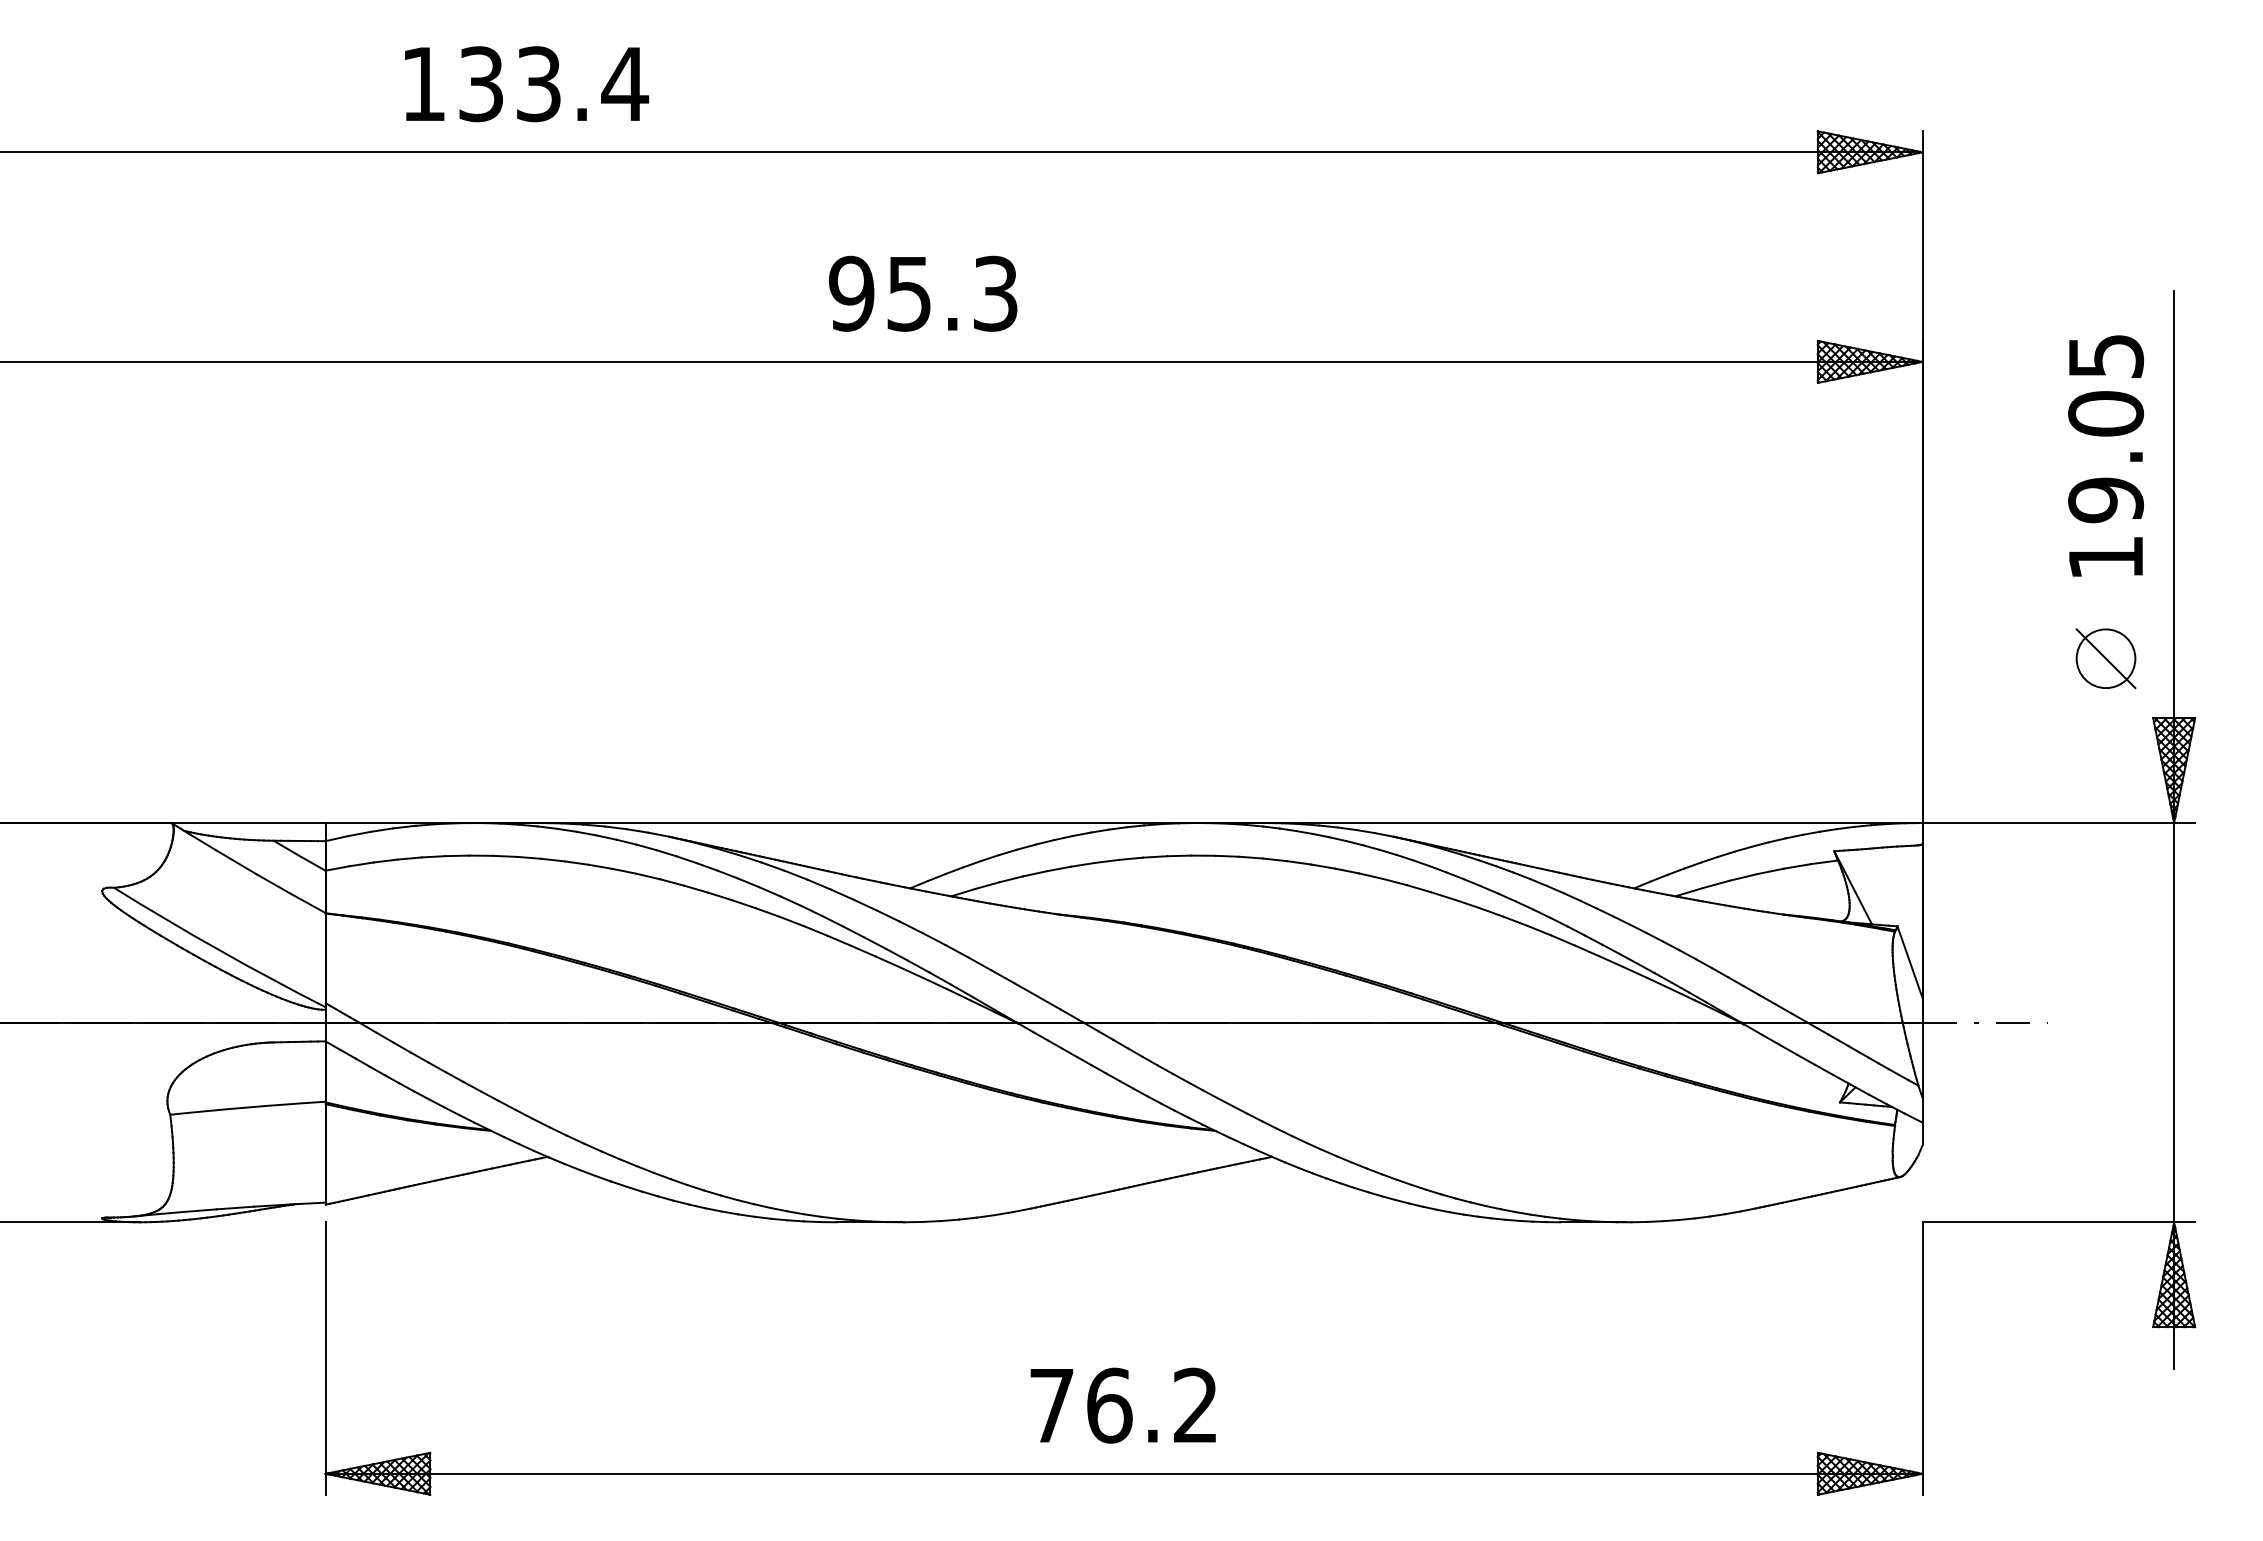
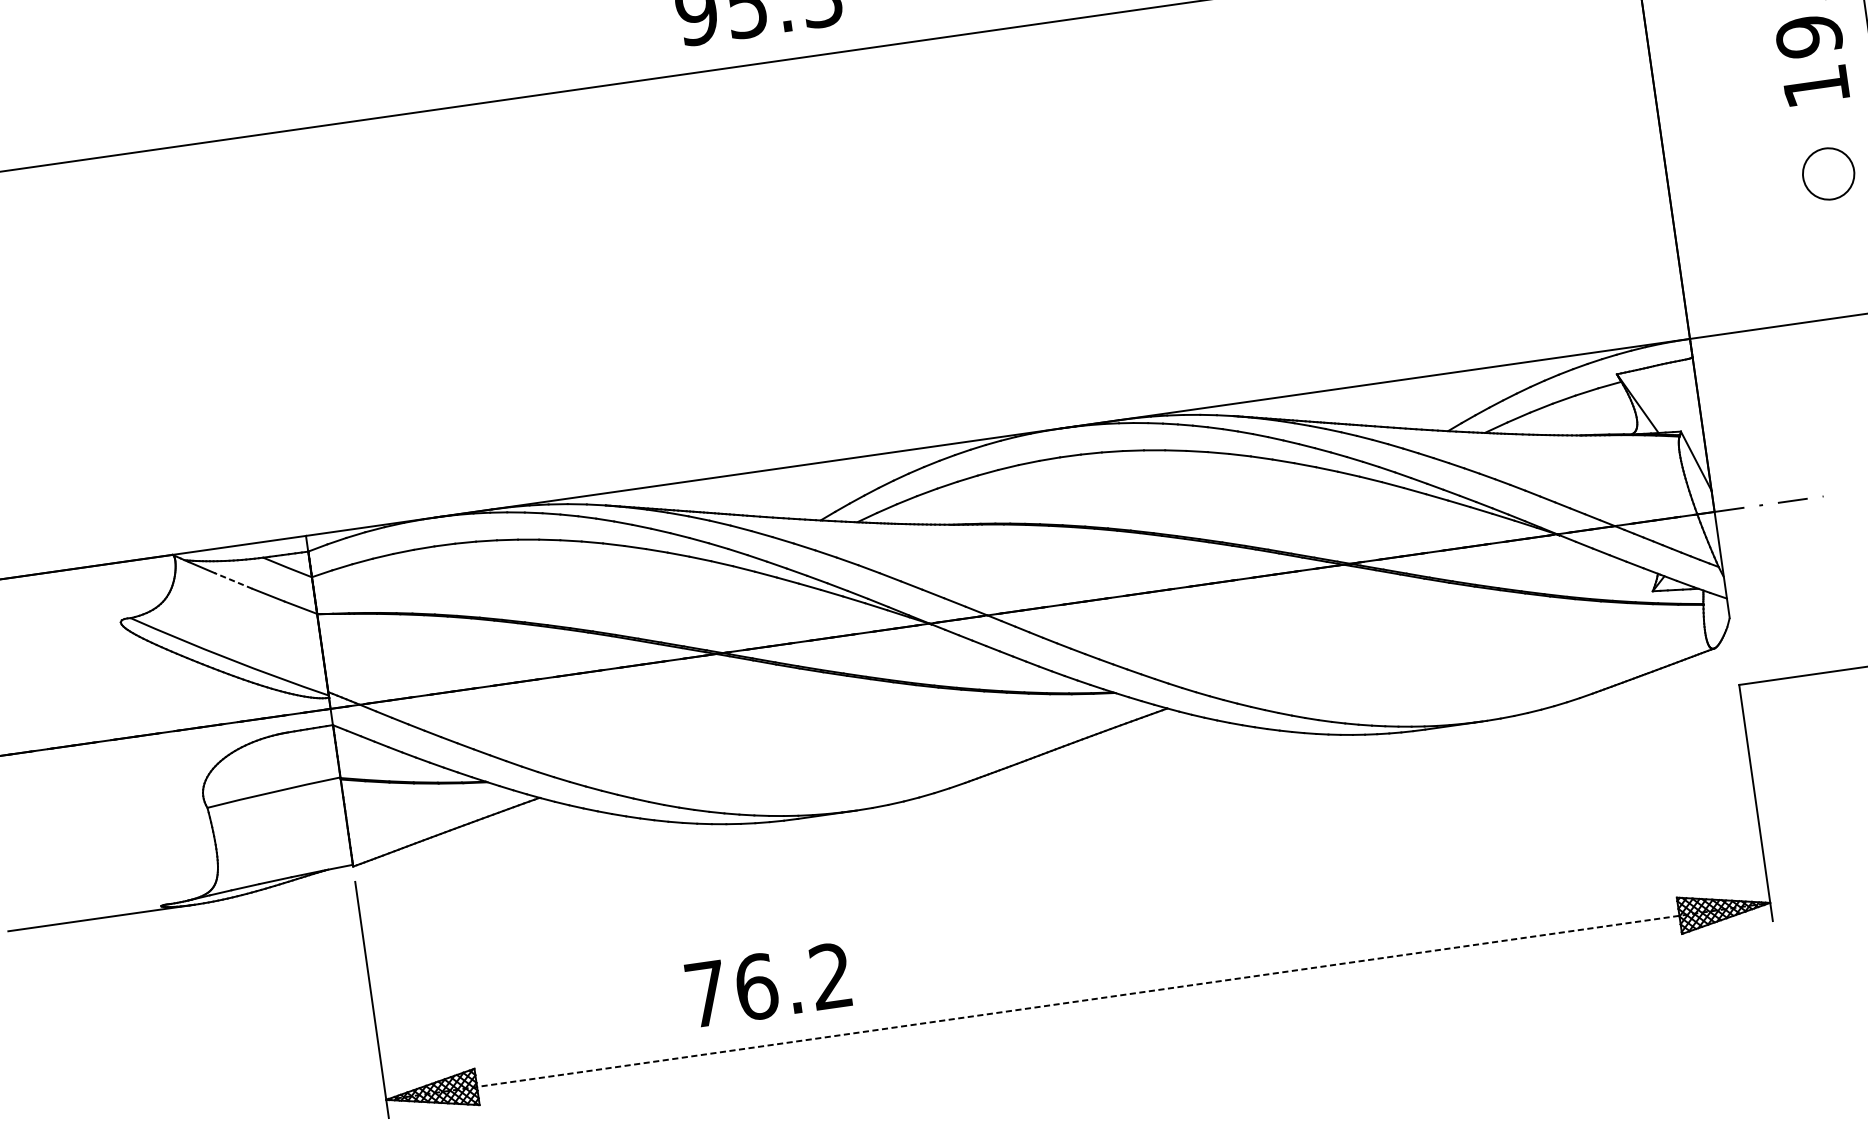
line: (2105, 658) -> (1828, 173), removed
line: (235, 862) -> (232, 581), solid -> dashed
text: (1122, 1405) -> (767, 985), moved
line: (1124, 1473) -> (1078, 1001), solid -> dashed

